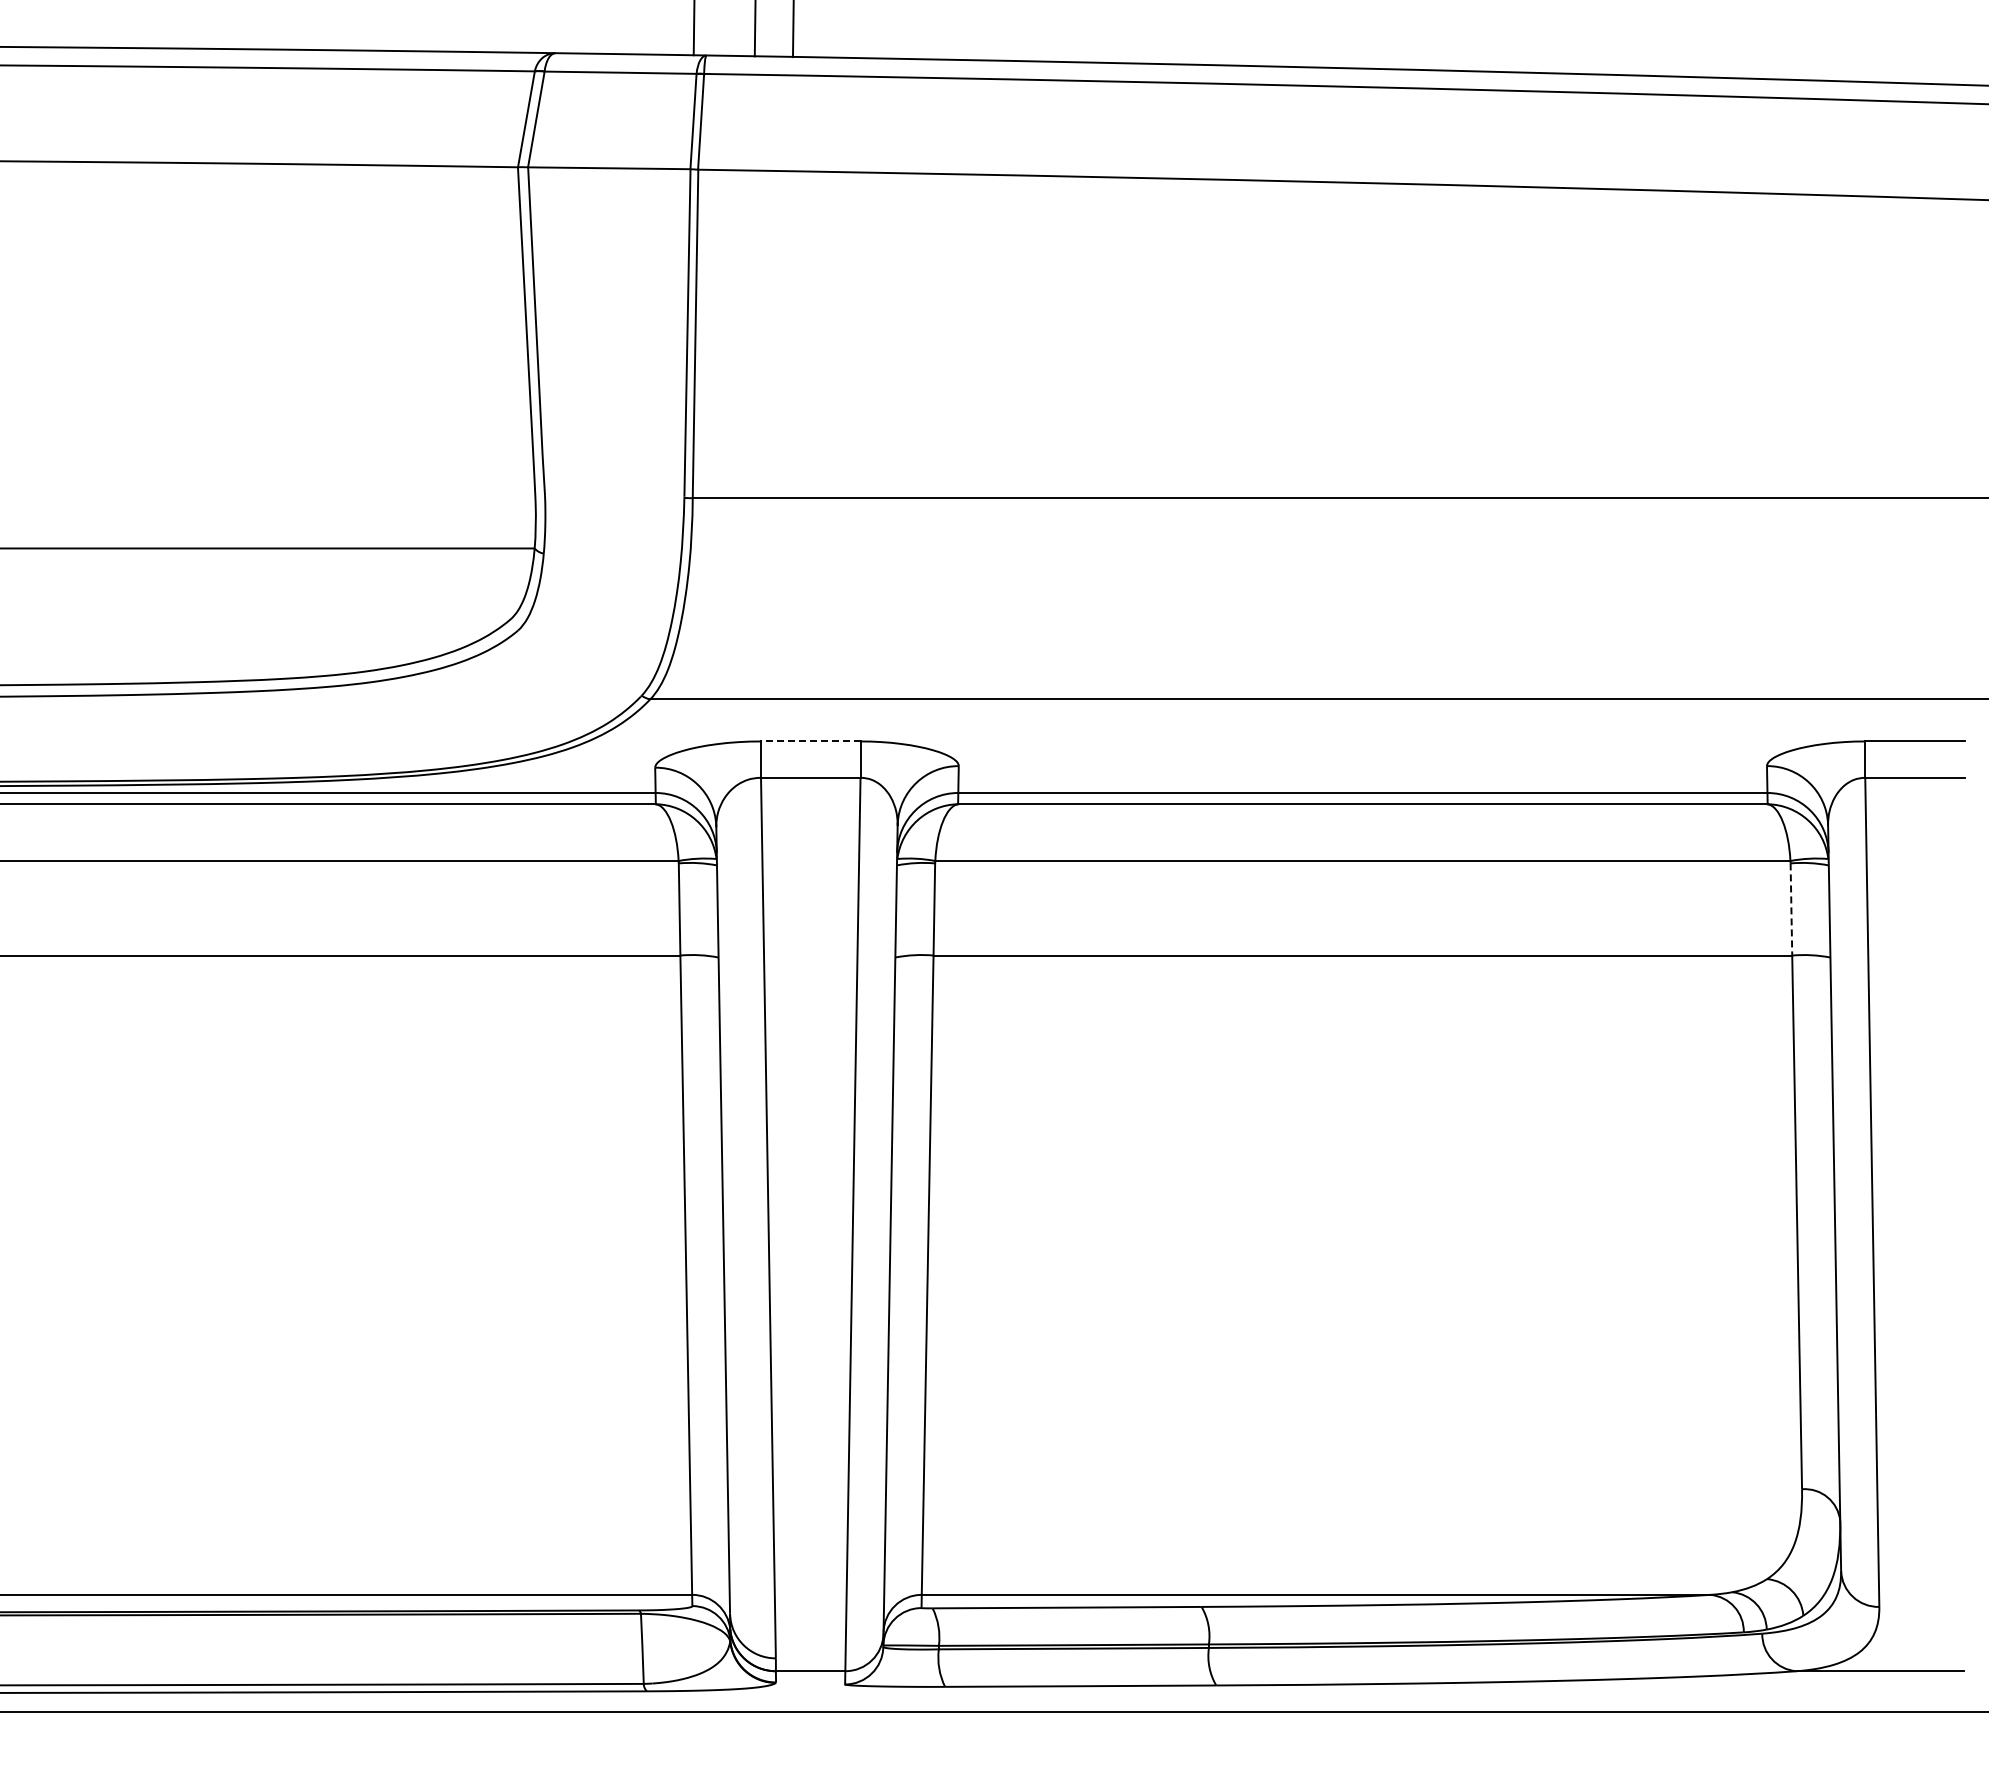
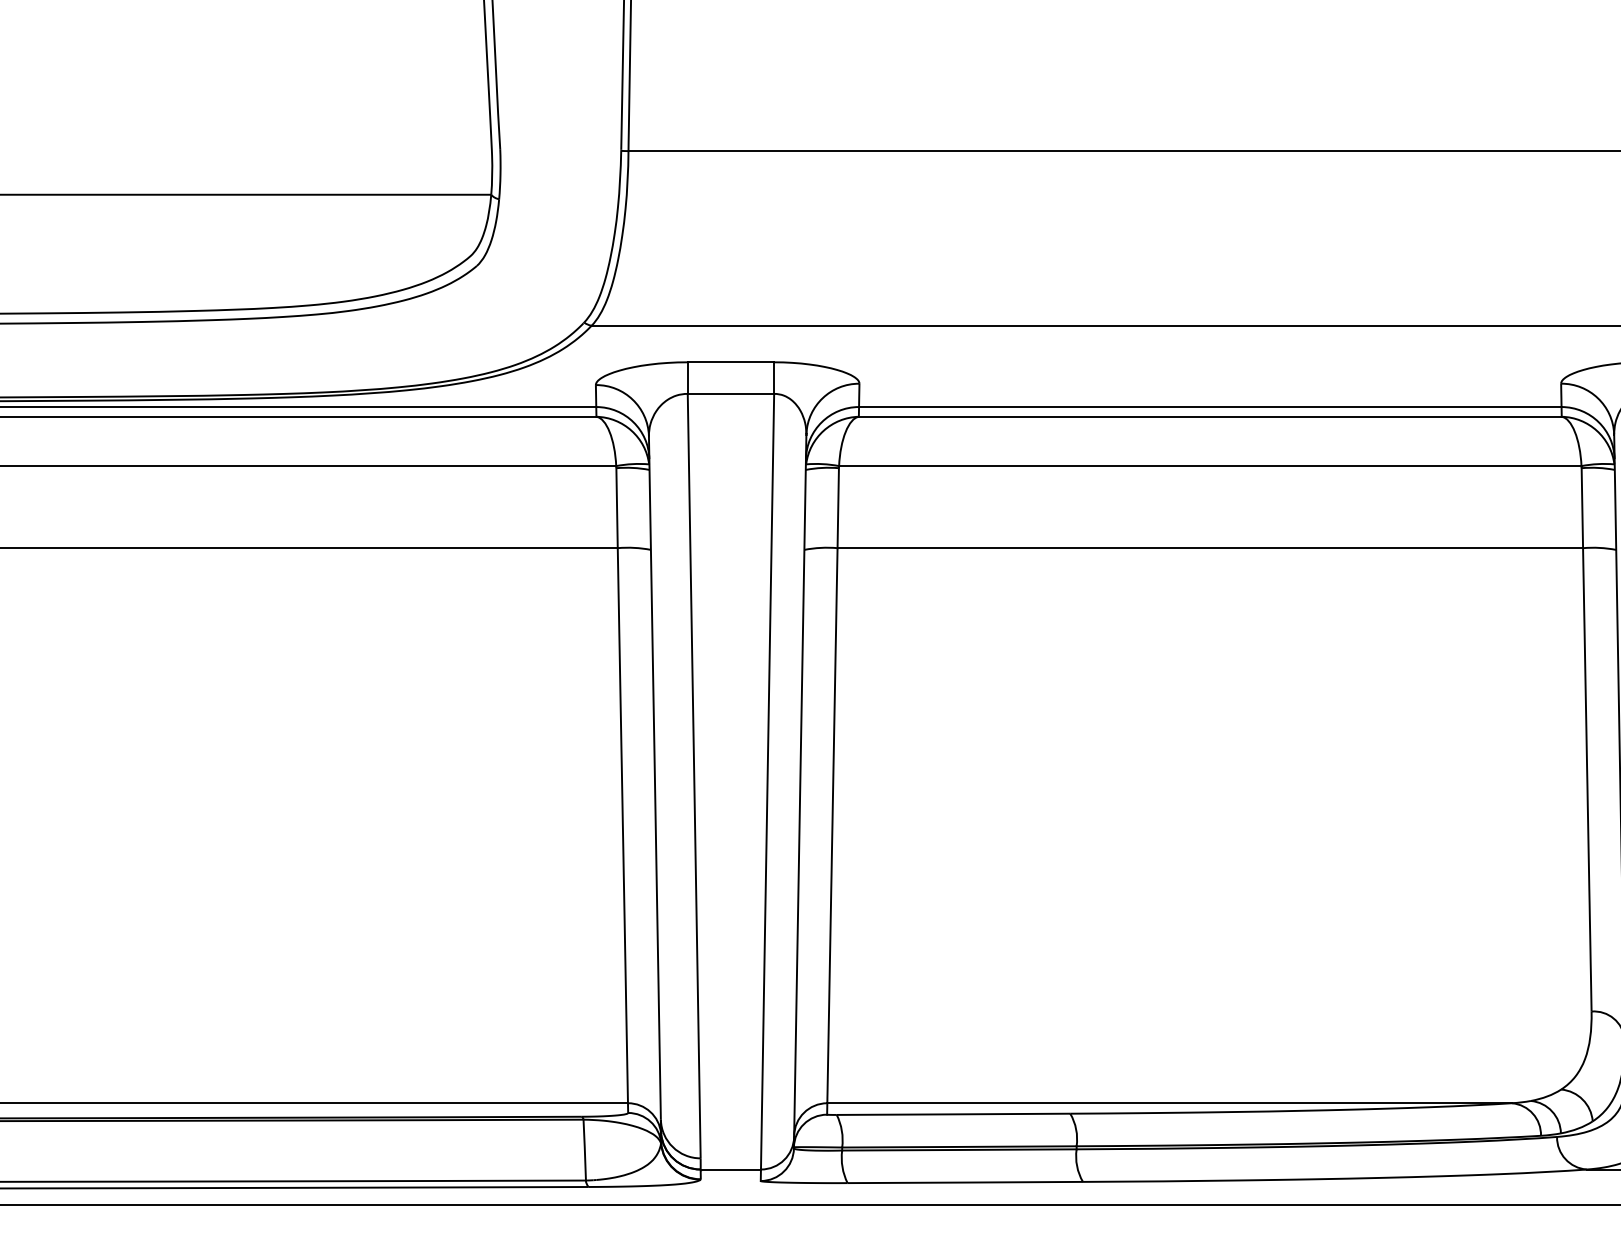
line: (810, 741) -> (730, 362), dashed -> solid
line: (1791, 909) -> (1582, 508), dashed -> solid

